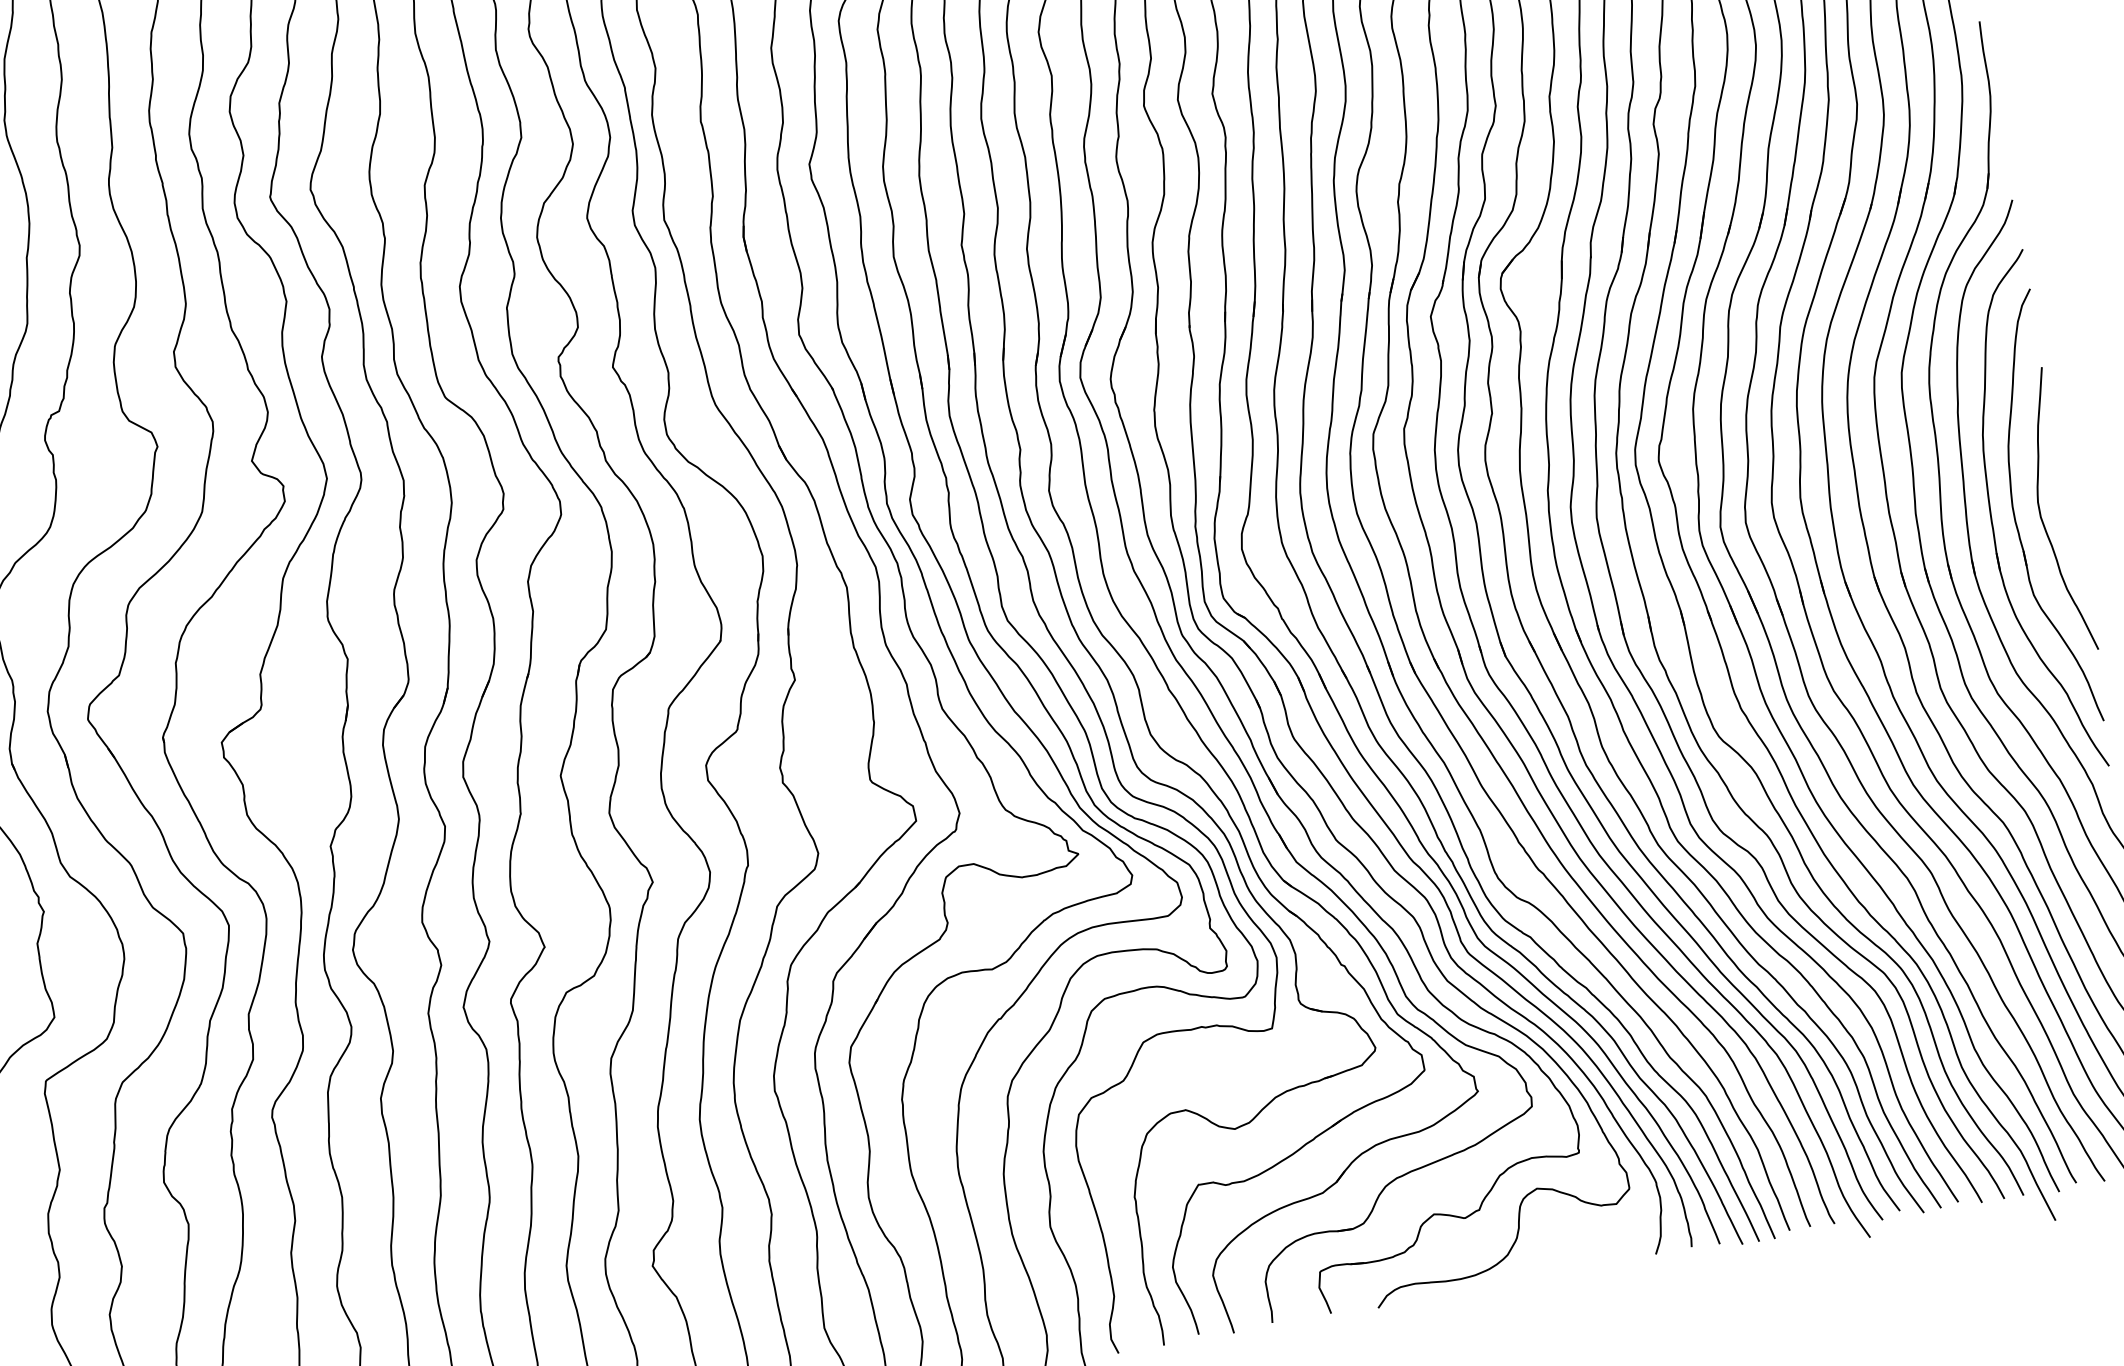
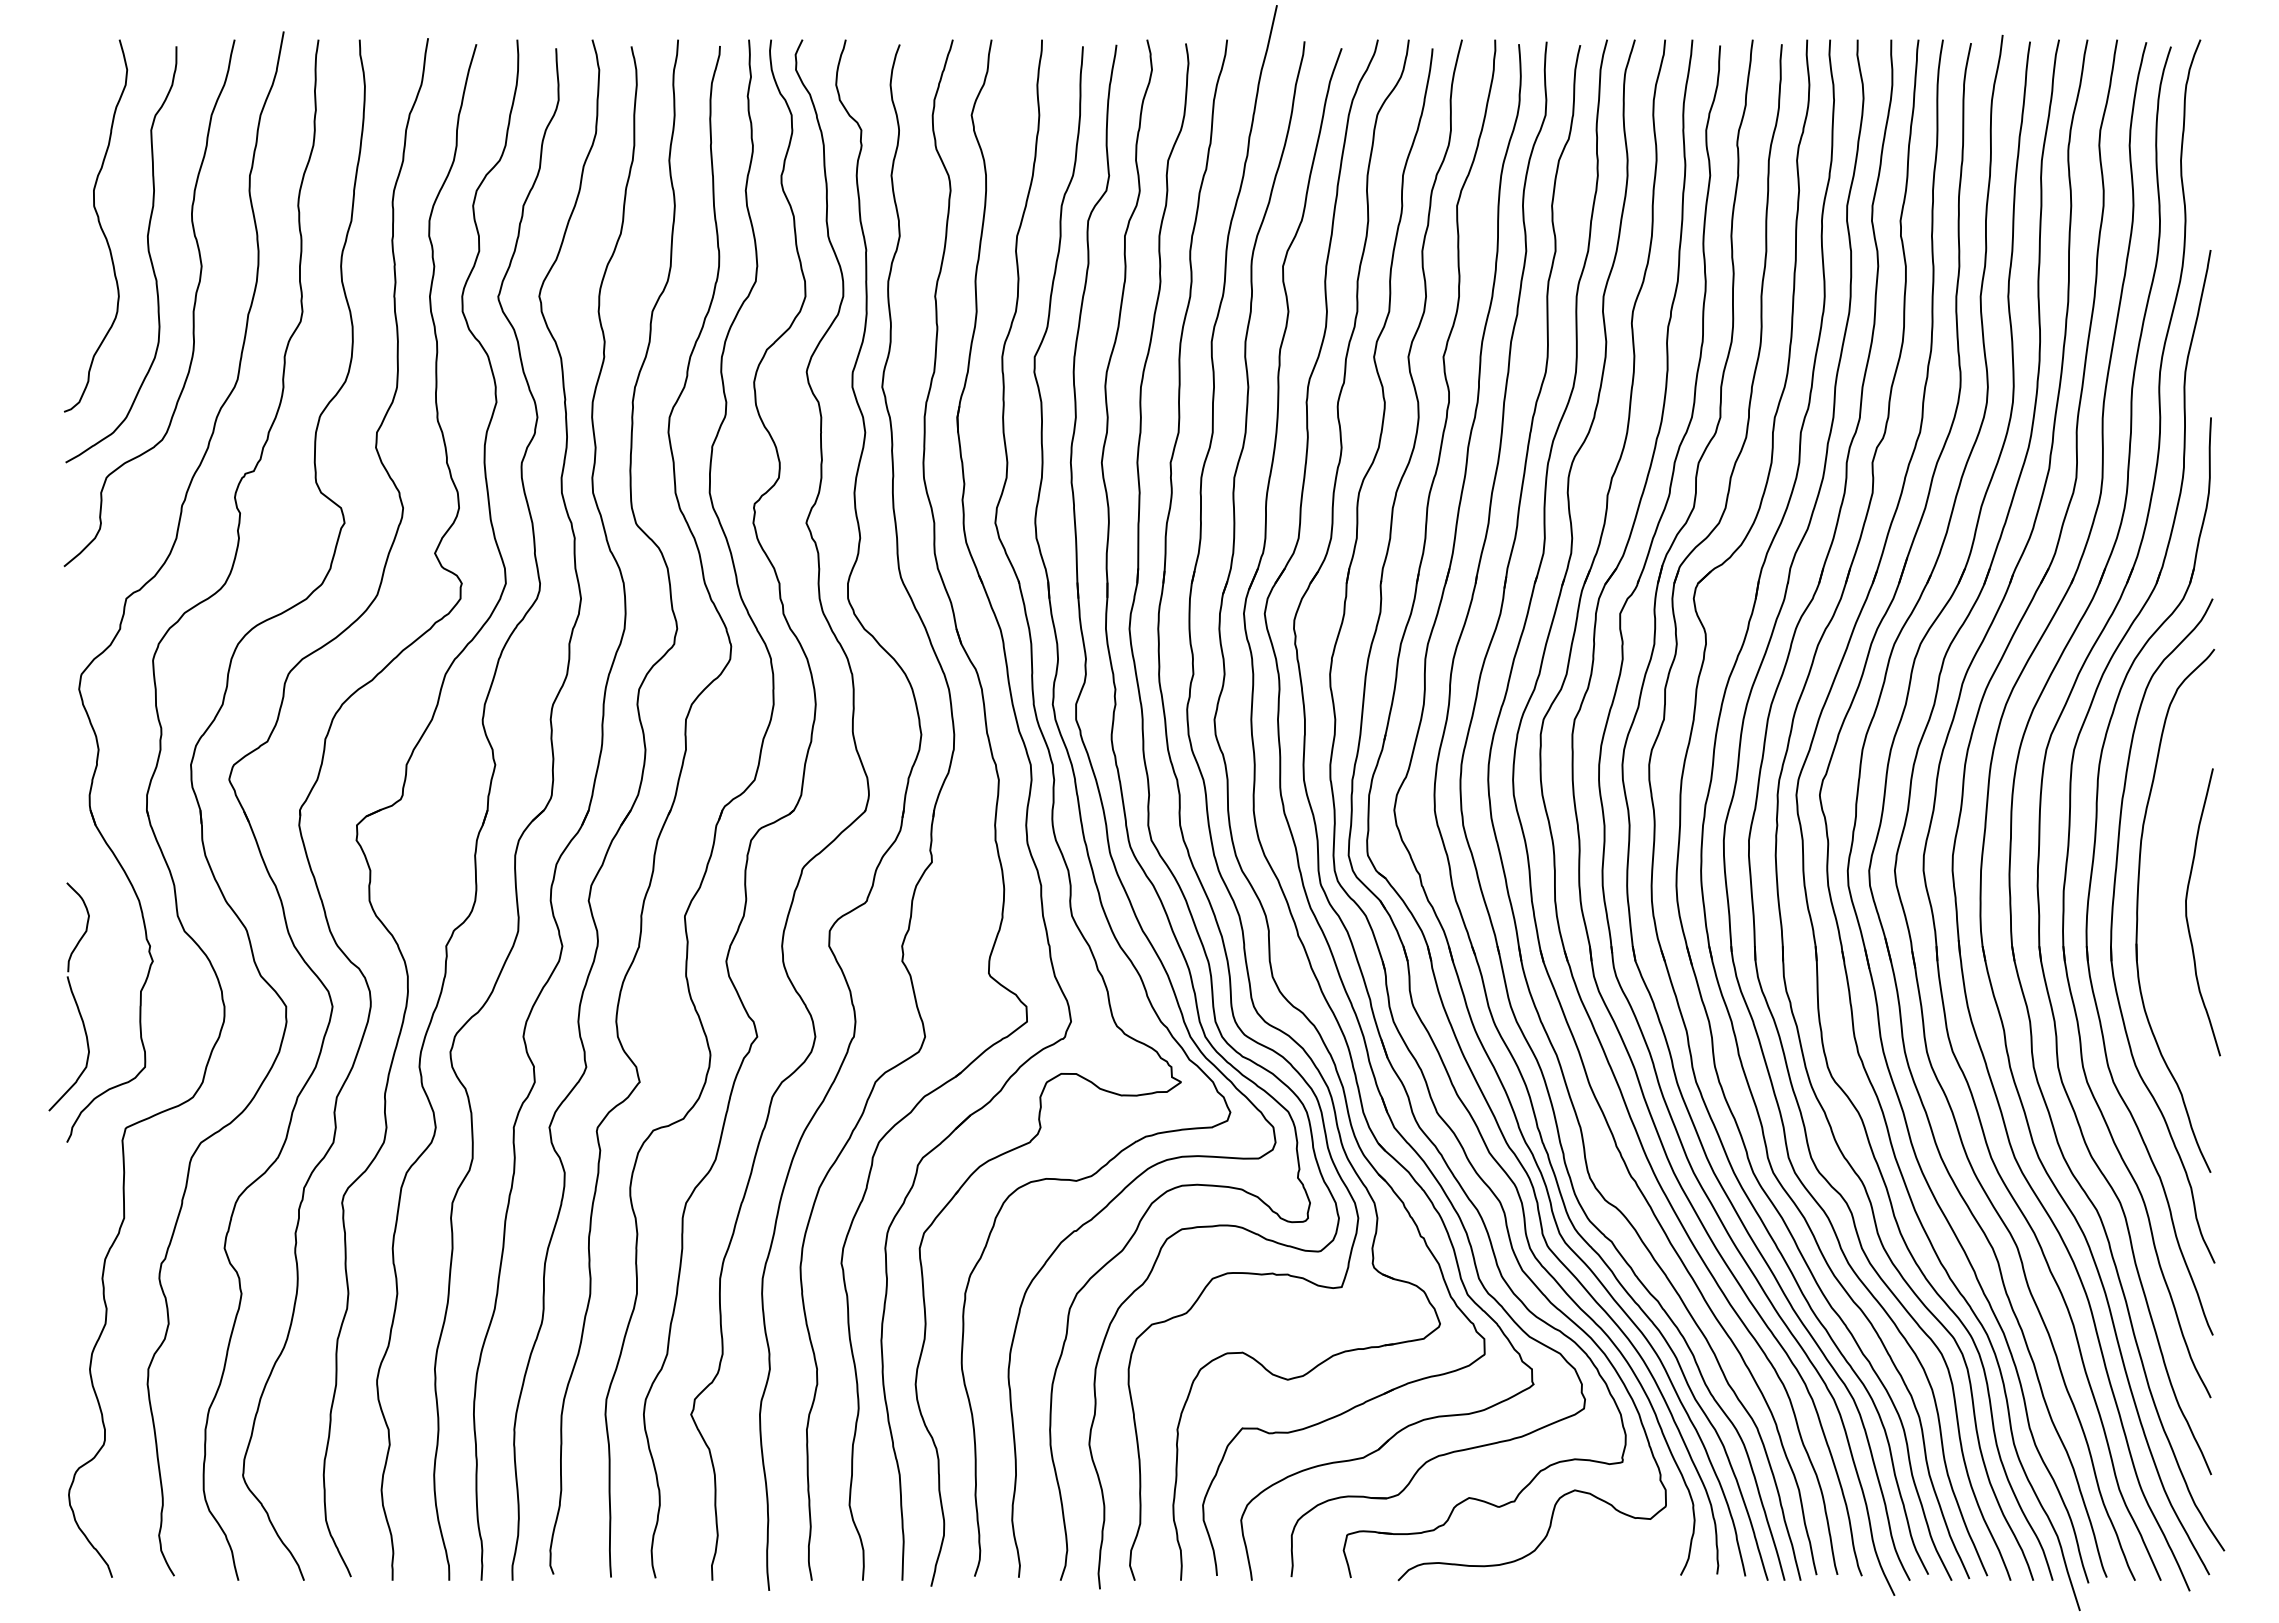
part: (2015, 514) -> (2161, 908), removed

